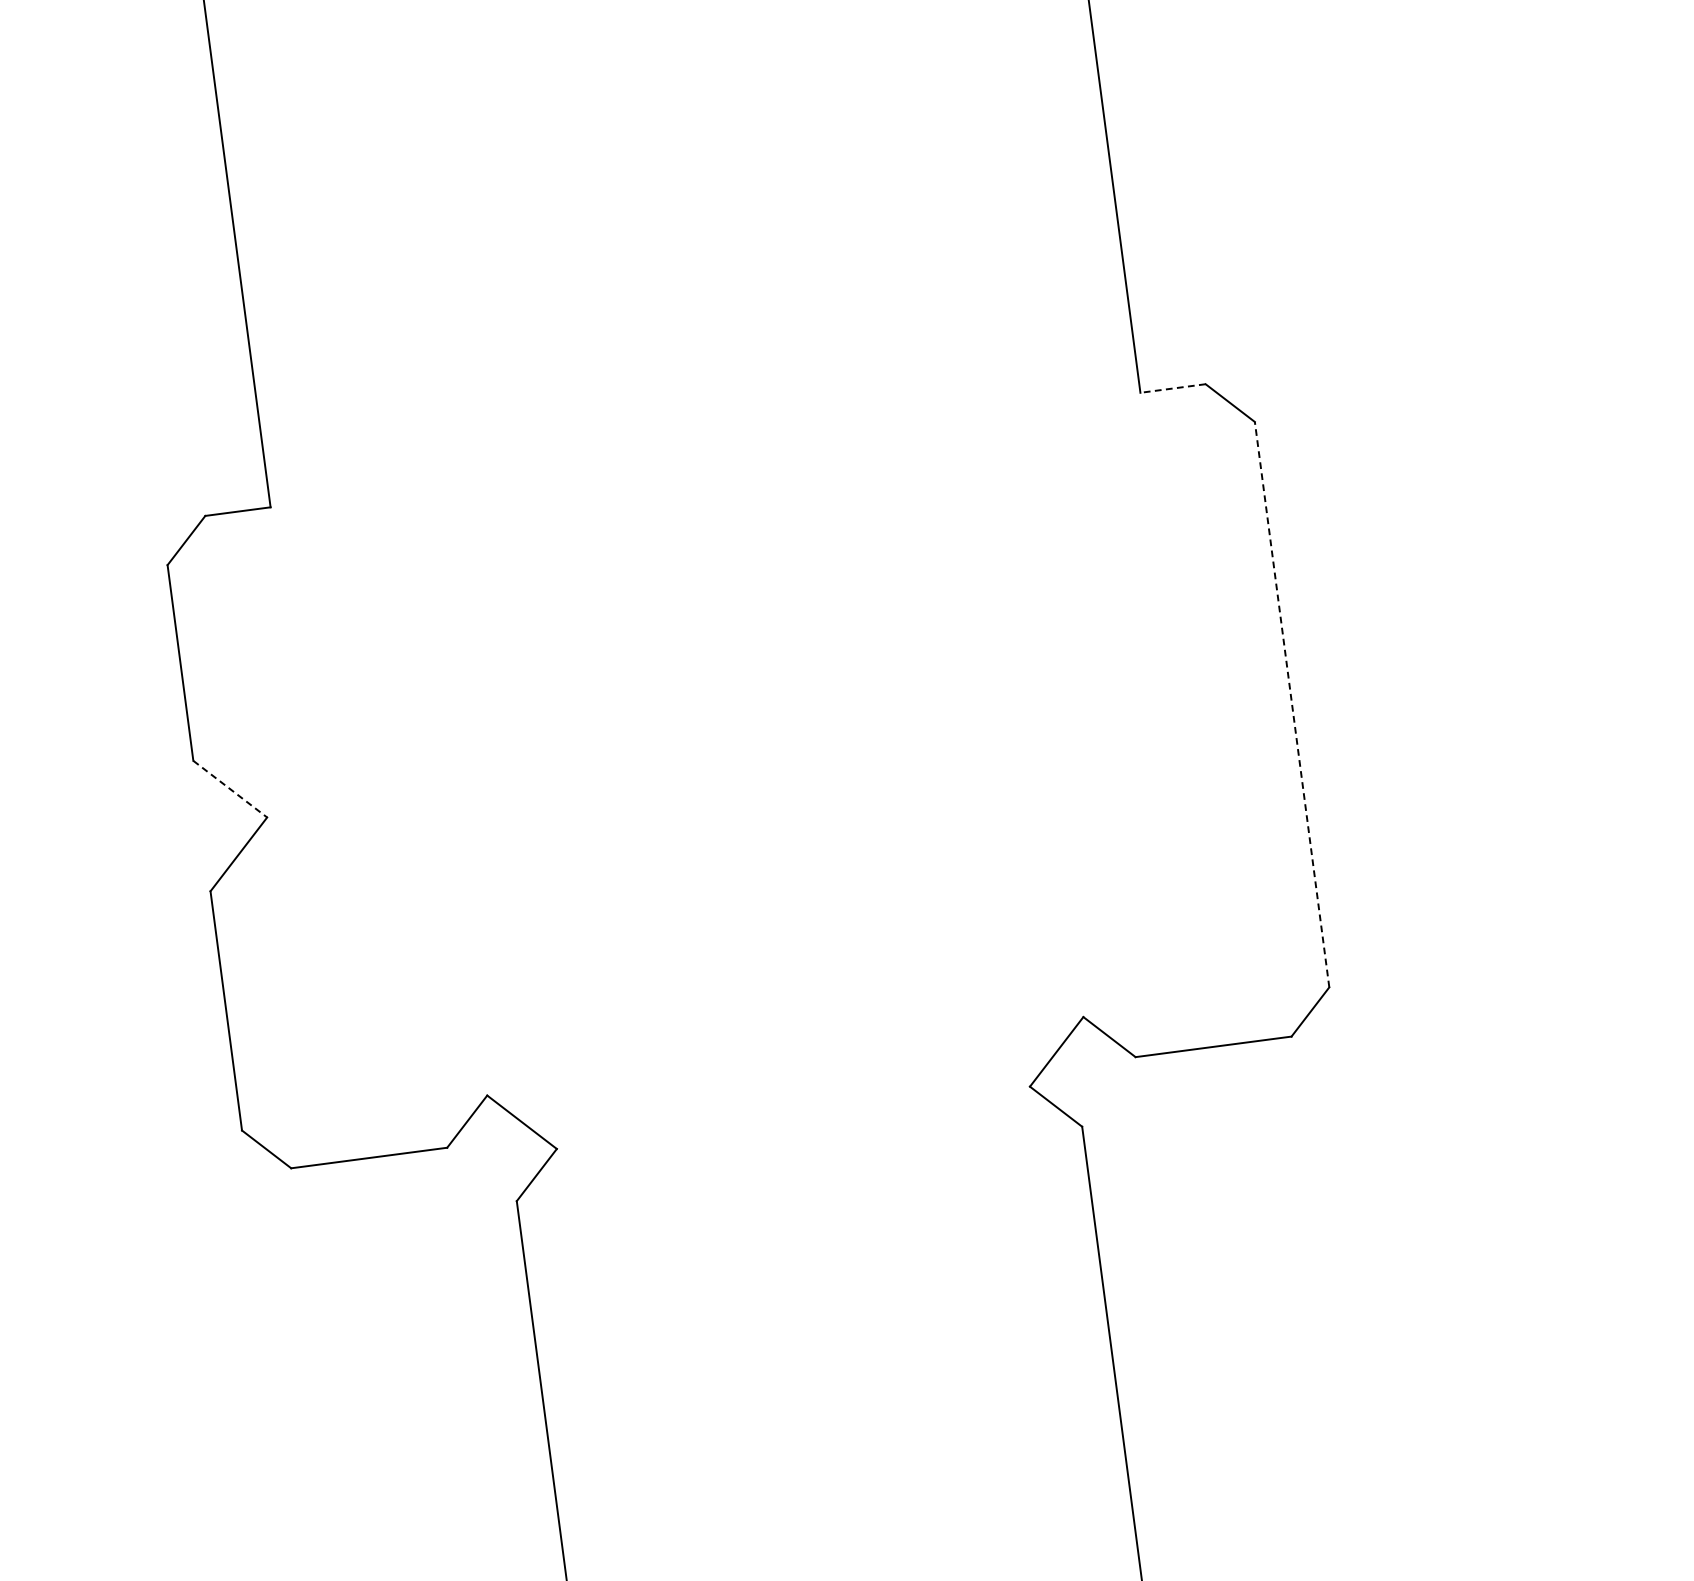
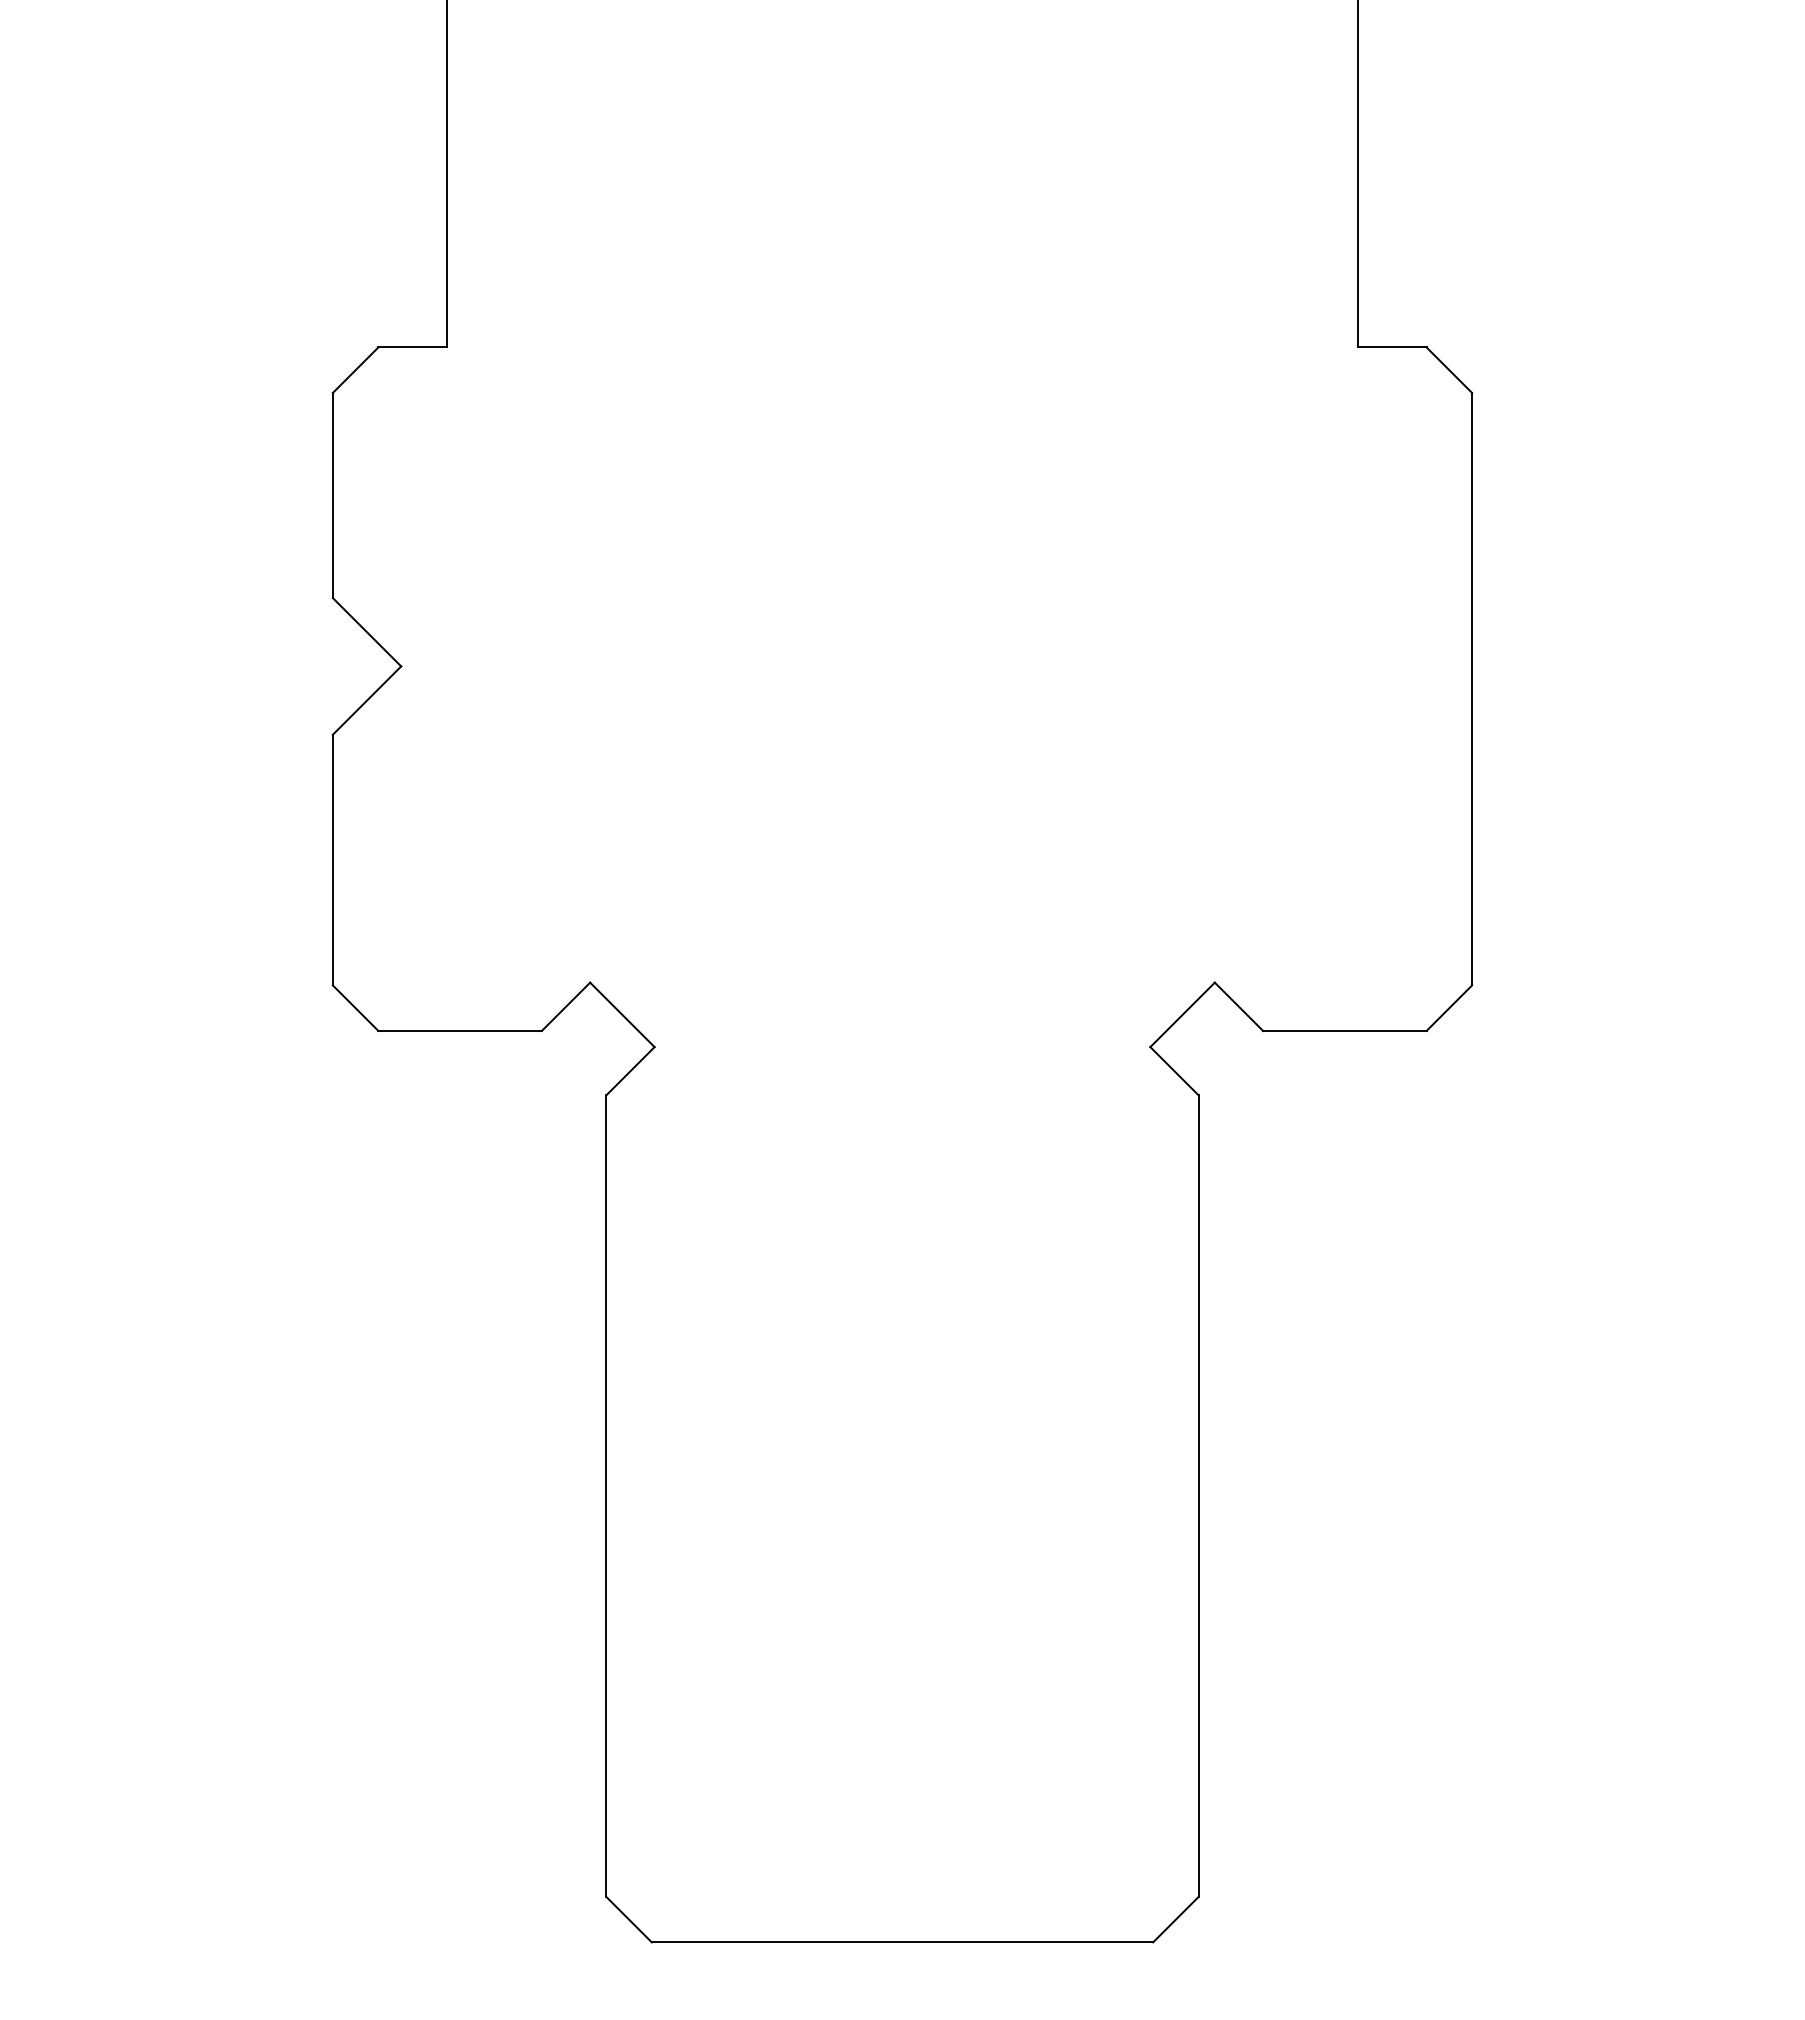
line: (1172, 388) -> (1391, 347), dashed -> solid
line: (1292, 703) -> (1472, 688), dashed -> solid
line: (230, 789) -> (367, 632), dashed -> solid

